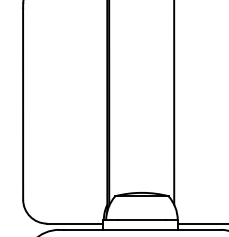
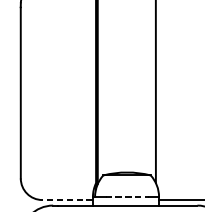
line: (142, 220) -> (127, 197), solid -> dashed
line: (74, 223) -> (66, 199), solid -> dashed

